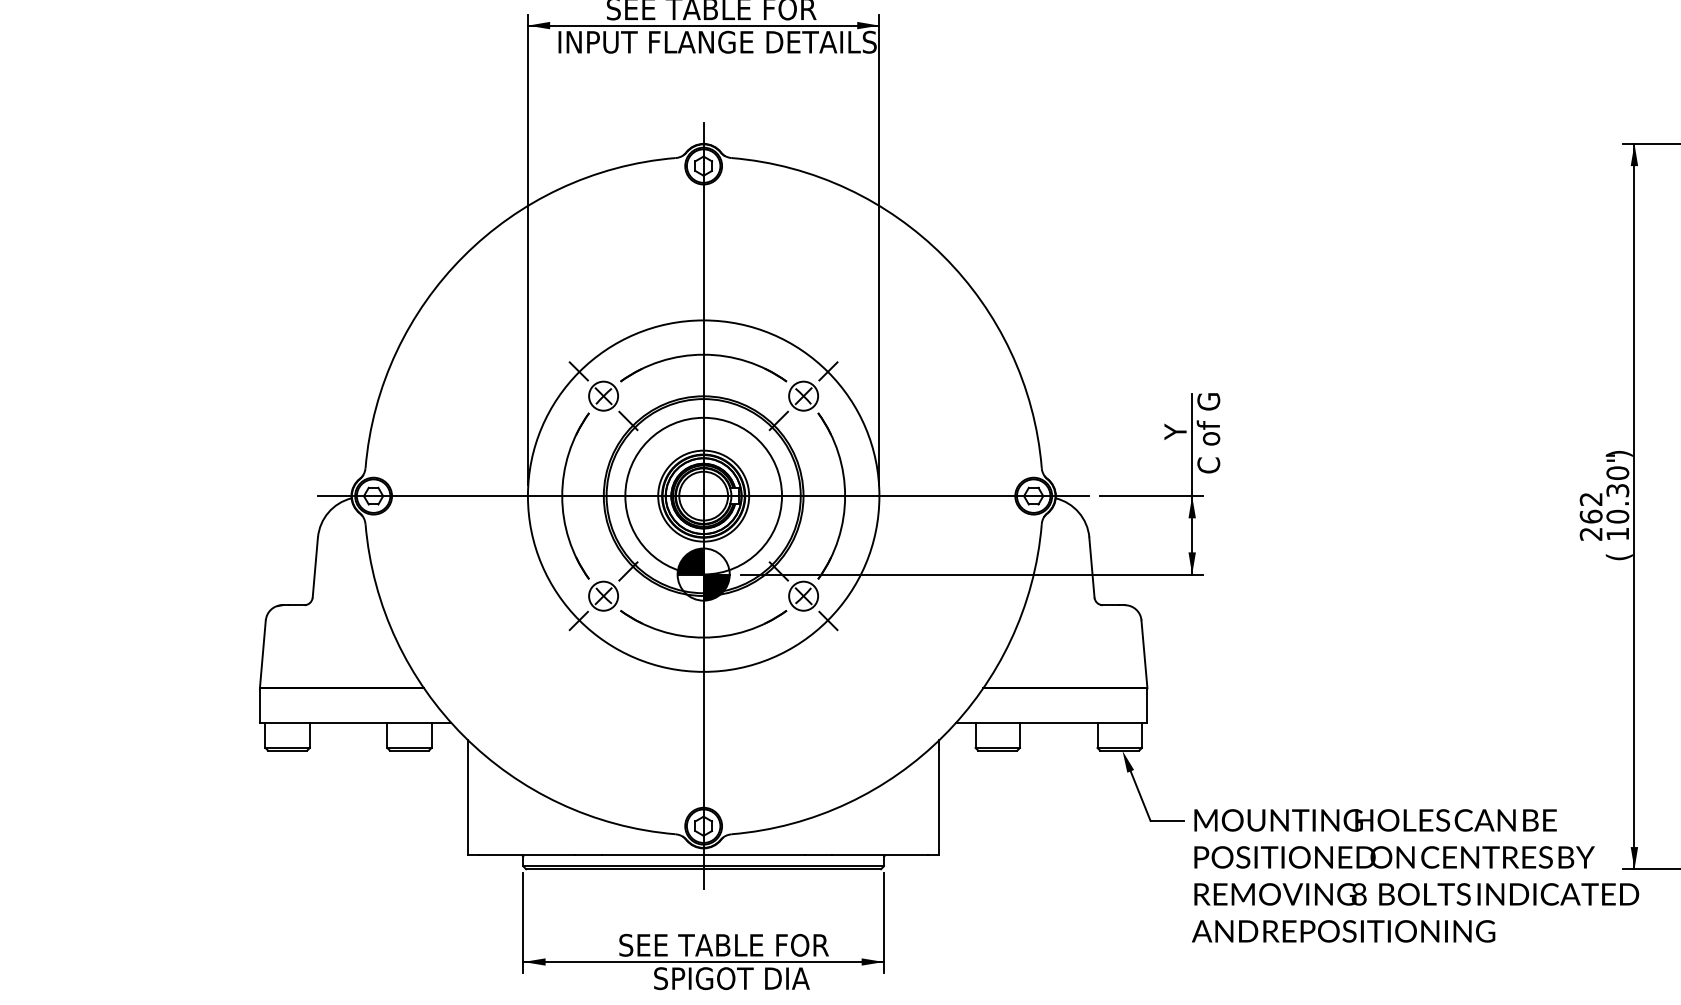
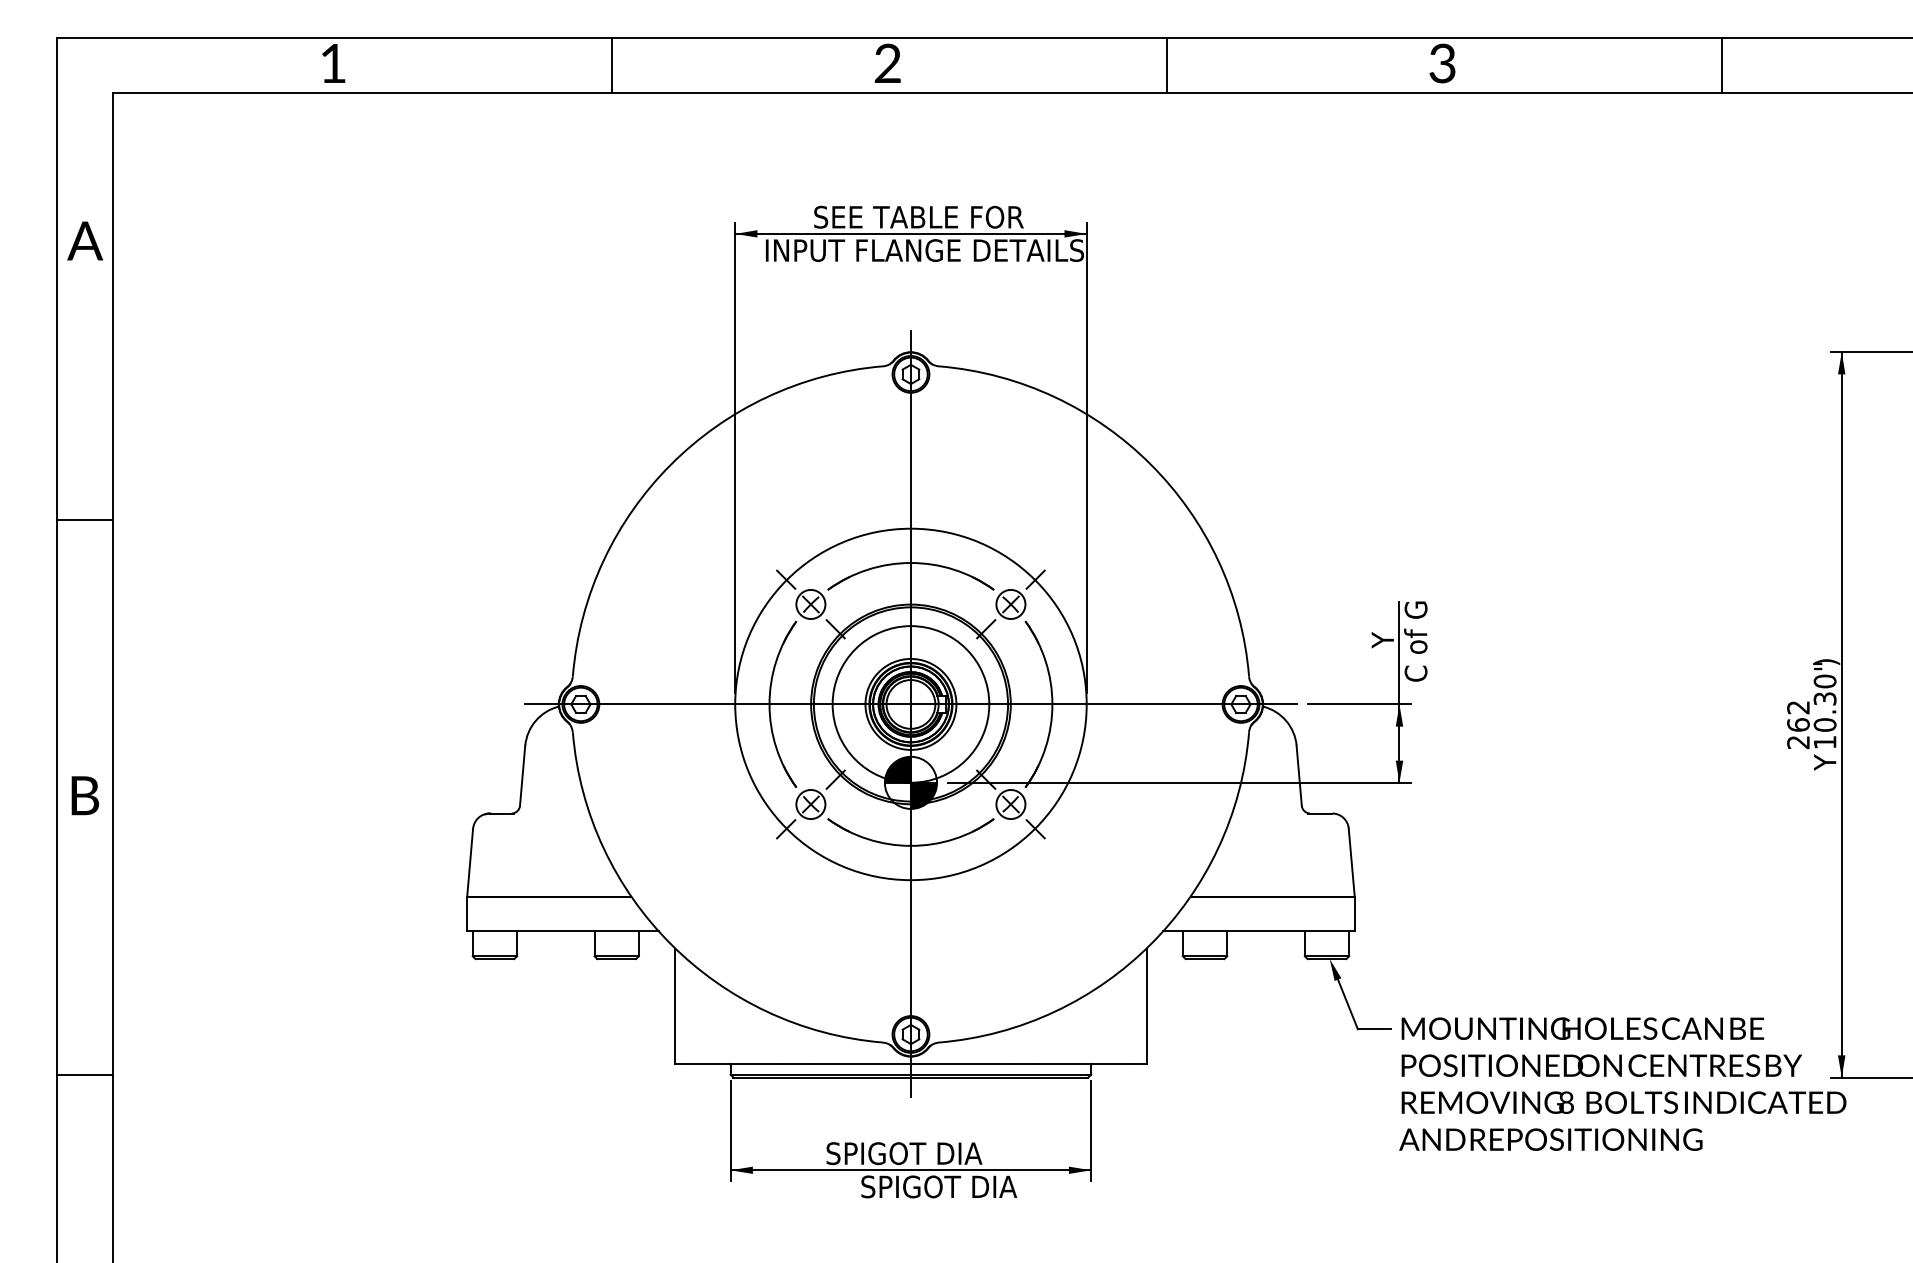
text: (1619, 554) -> (1826, 762), ( -> Y
text: (734, 945) -> (941, 1153), SEE TABLE FOR -> SPIGOT DIA

